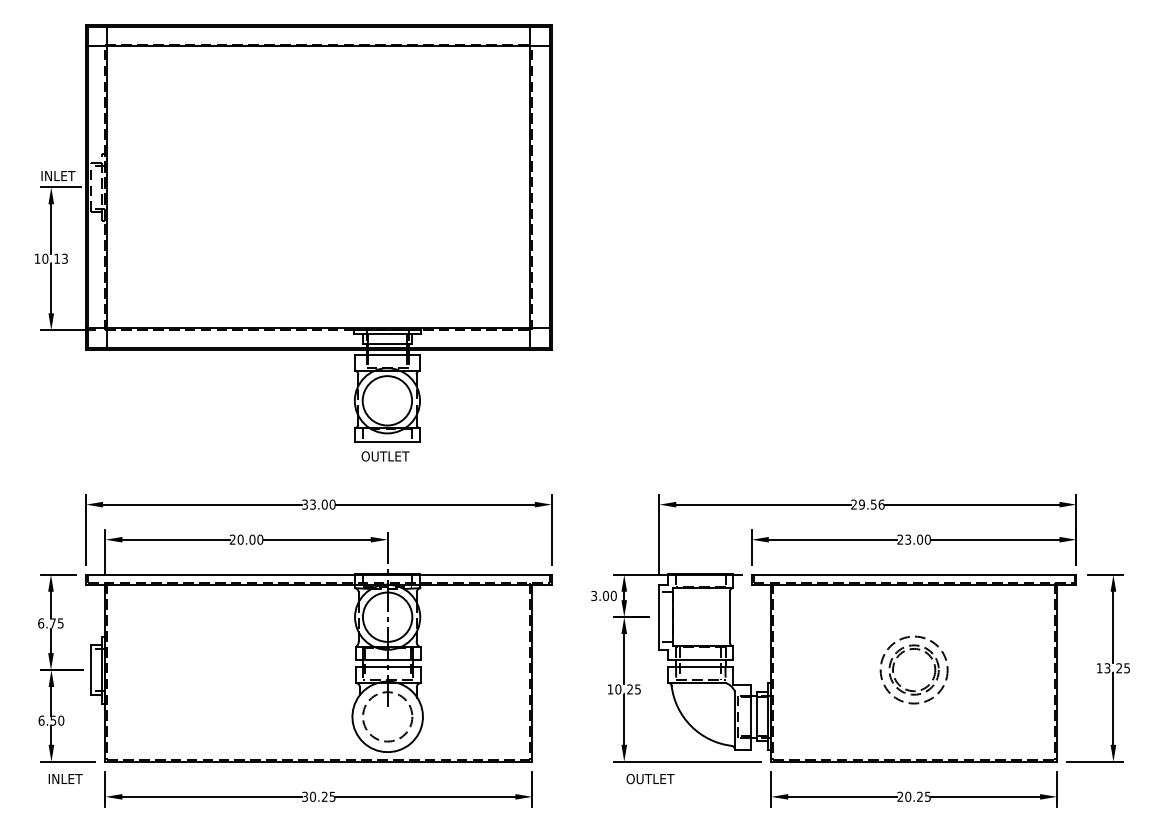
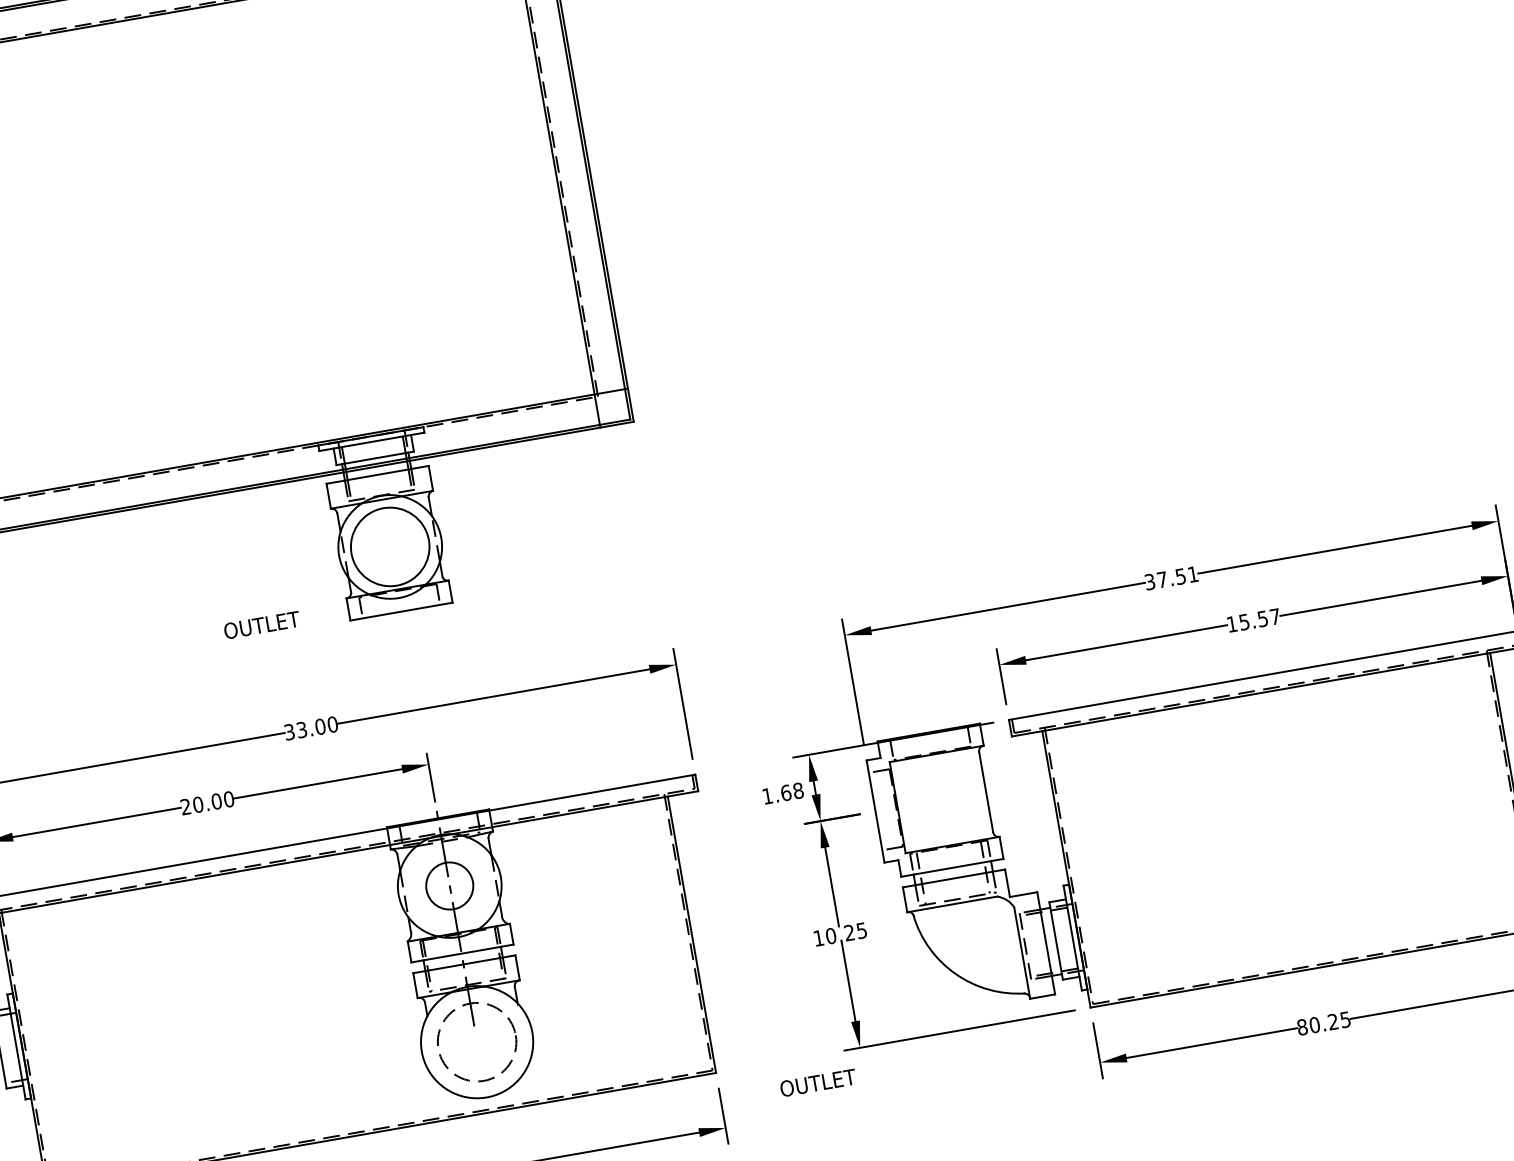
text: (385, 456) -> (261, 625), moved
text: (867, 504) -> (1170, 578), 29.56 -> 37.51
text: (913, 539) -> (1252, 620), 23.00 -> 15.57
text: (603, 595) -> (782, 792), 3.00 -> 1.68
circle: (387, 616) -> (449, 884), size x0.6
part: (900, 655) -> (1263, 805), removed
text: (650, 778) -> (818, 1082), moved
text: (900, 796) -> (1302, 1026), 20.25 -> 80.25

